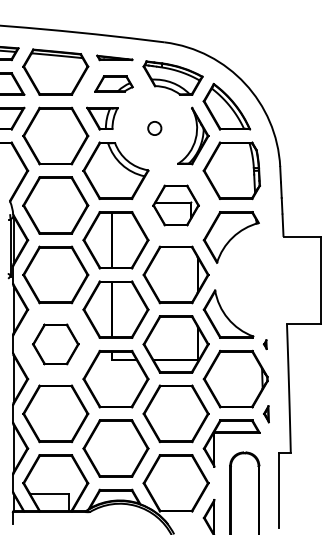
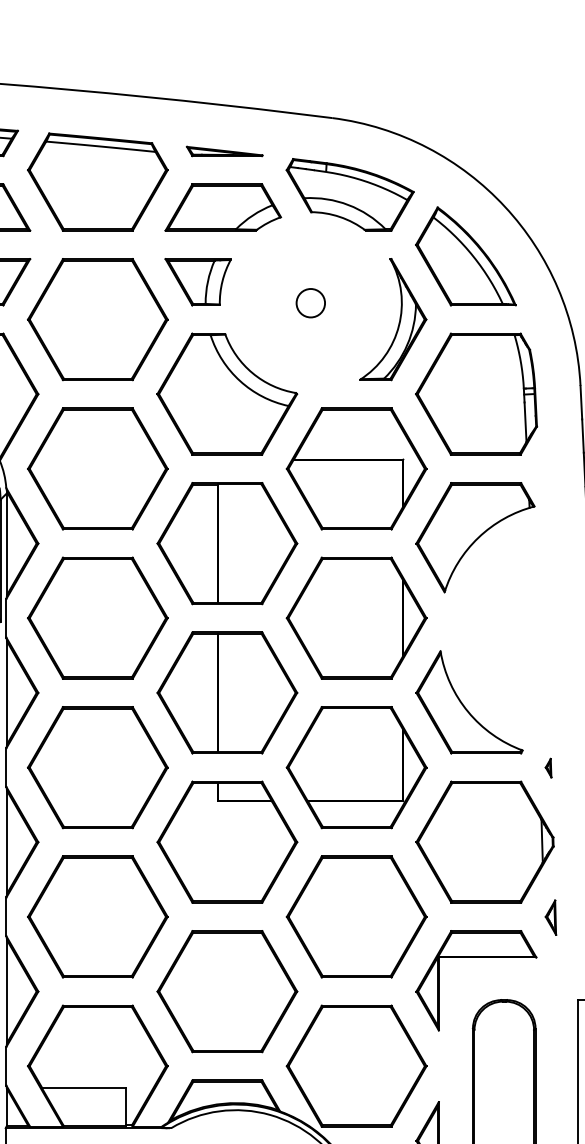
part: (113, 83) -> (222, 206), size x1.43
part: (175, 205) -> (355, 468), size x1.43
part: (55, 344) -> (97, 767), size x1.43

